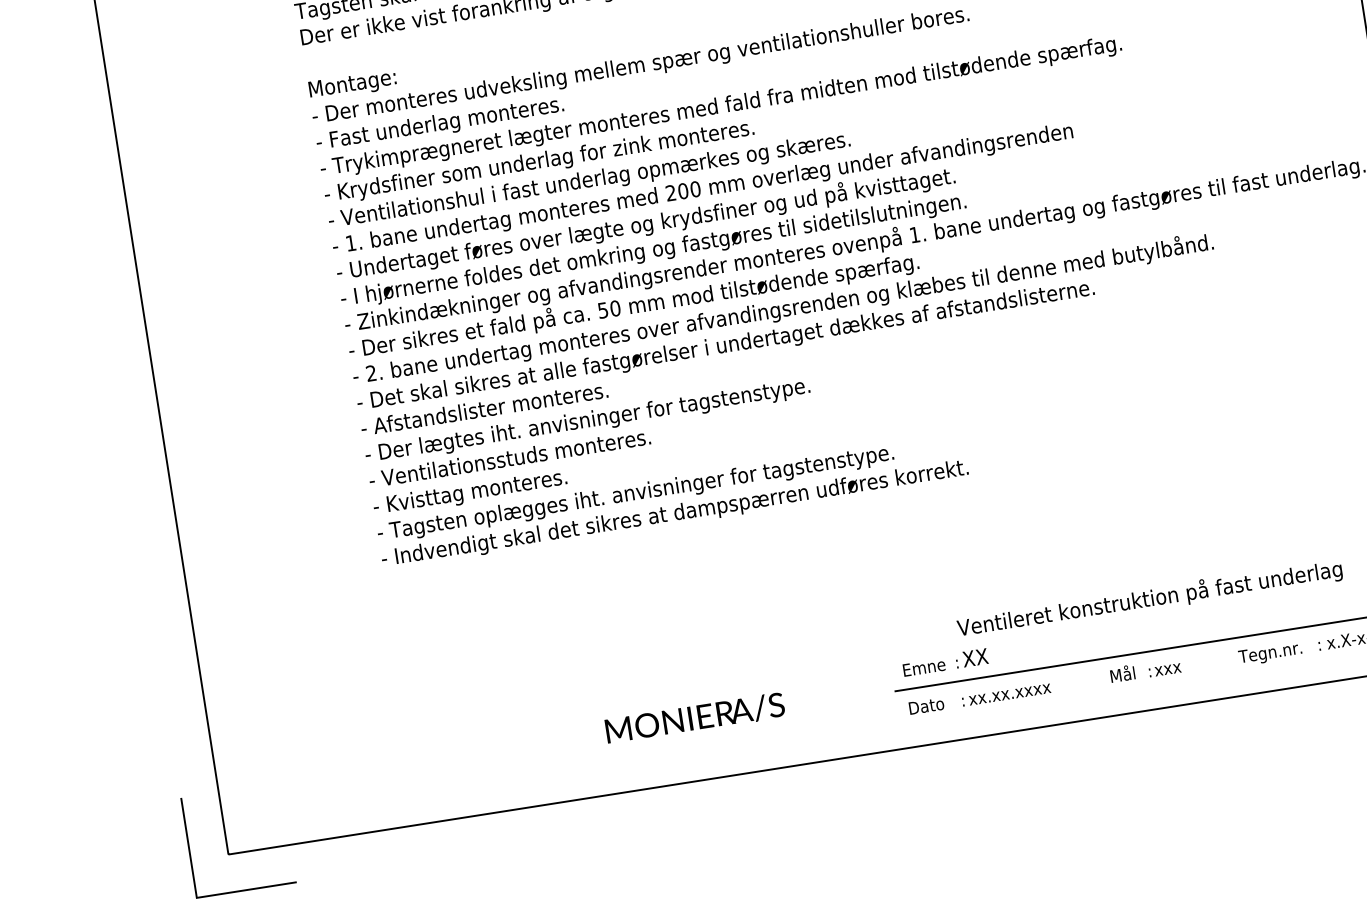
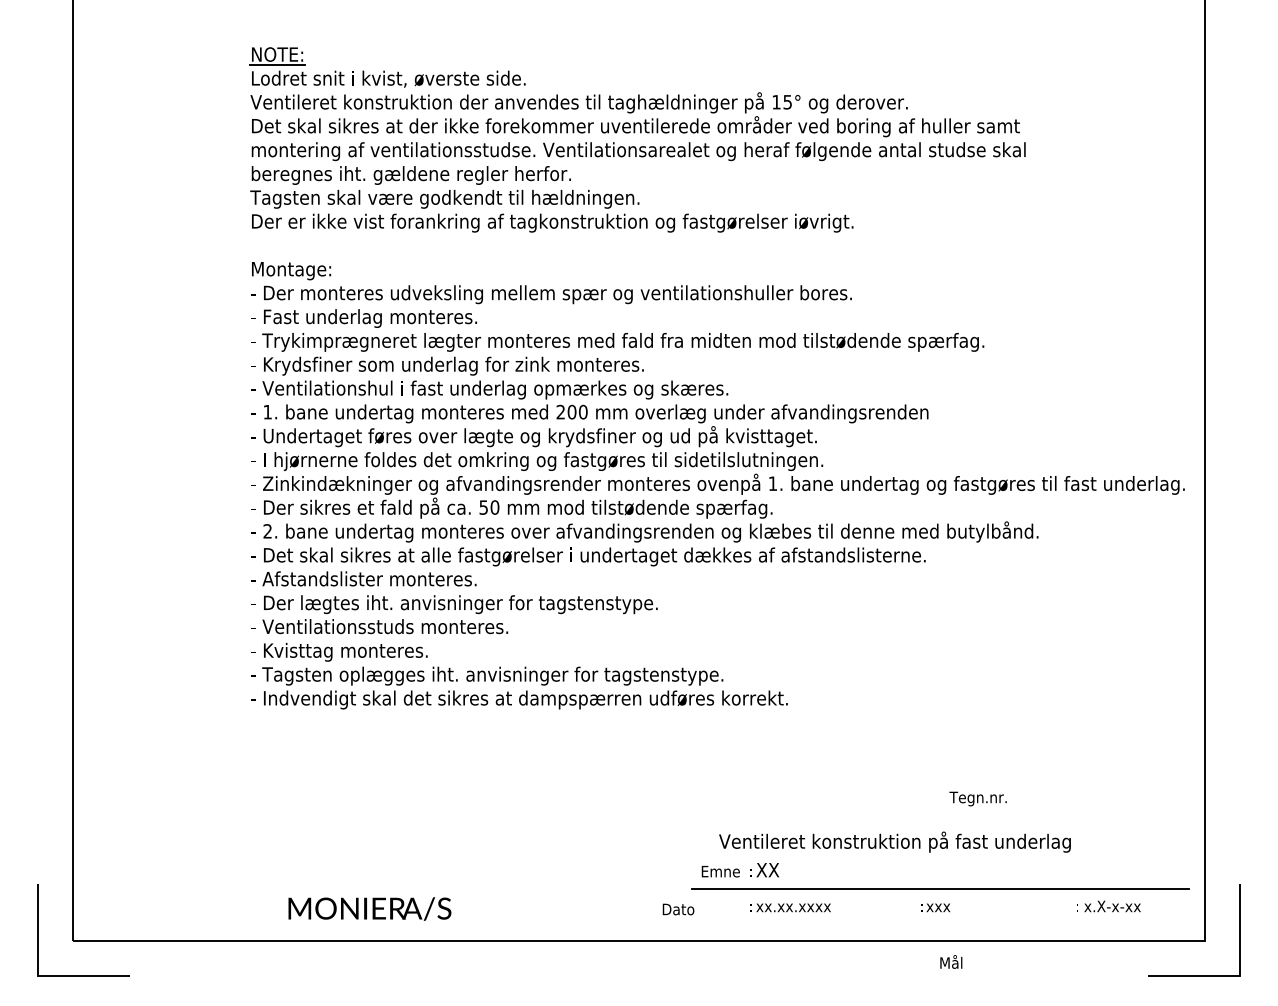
text: (1149, 598) -> (894, 841), moved
text: (1269, 653) -> (977, 798), moved
text: (1122, 673) -> (951, 961), moved
text: (926, 706) -> (678, 909), moved
text: (694, 717) -> (369, 908), moved

